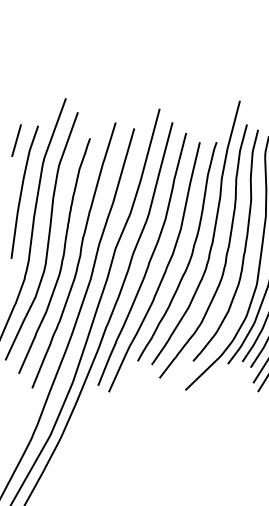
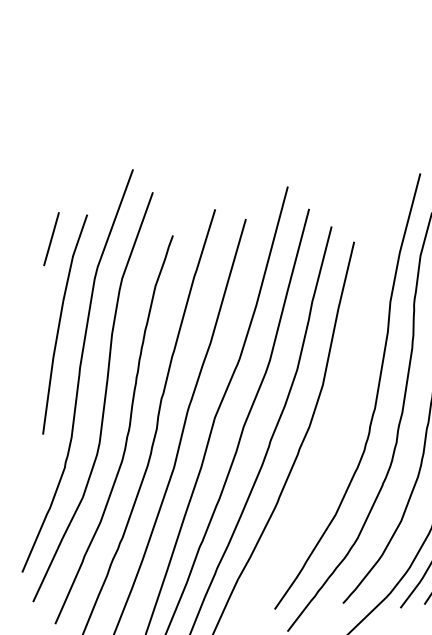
curve: (190, 255) -> (338, 428), removed

